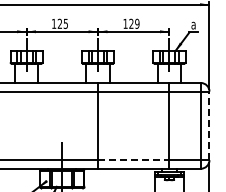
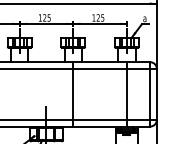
text: (137, 23) -> (102, 17), 129 -> 125
line: (209, 125) -> (156, 94), dashed -> solid
line: (133, 160) -> (99, 120), dashed -> solid

